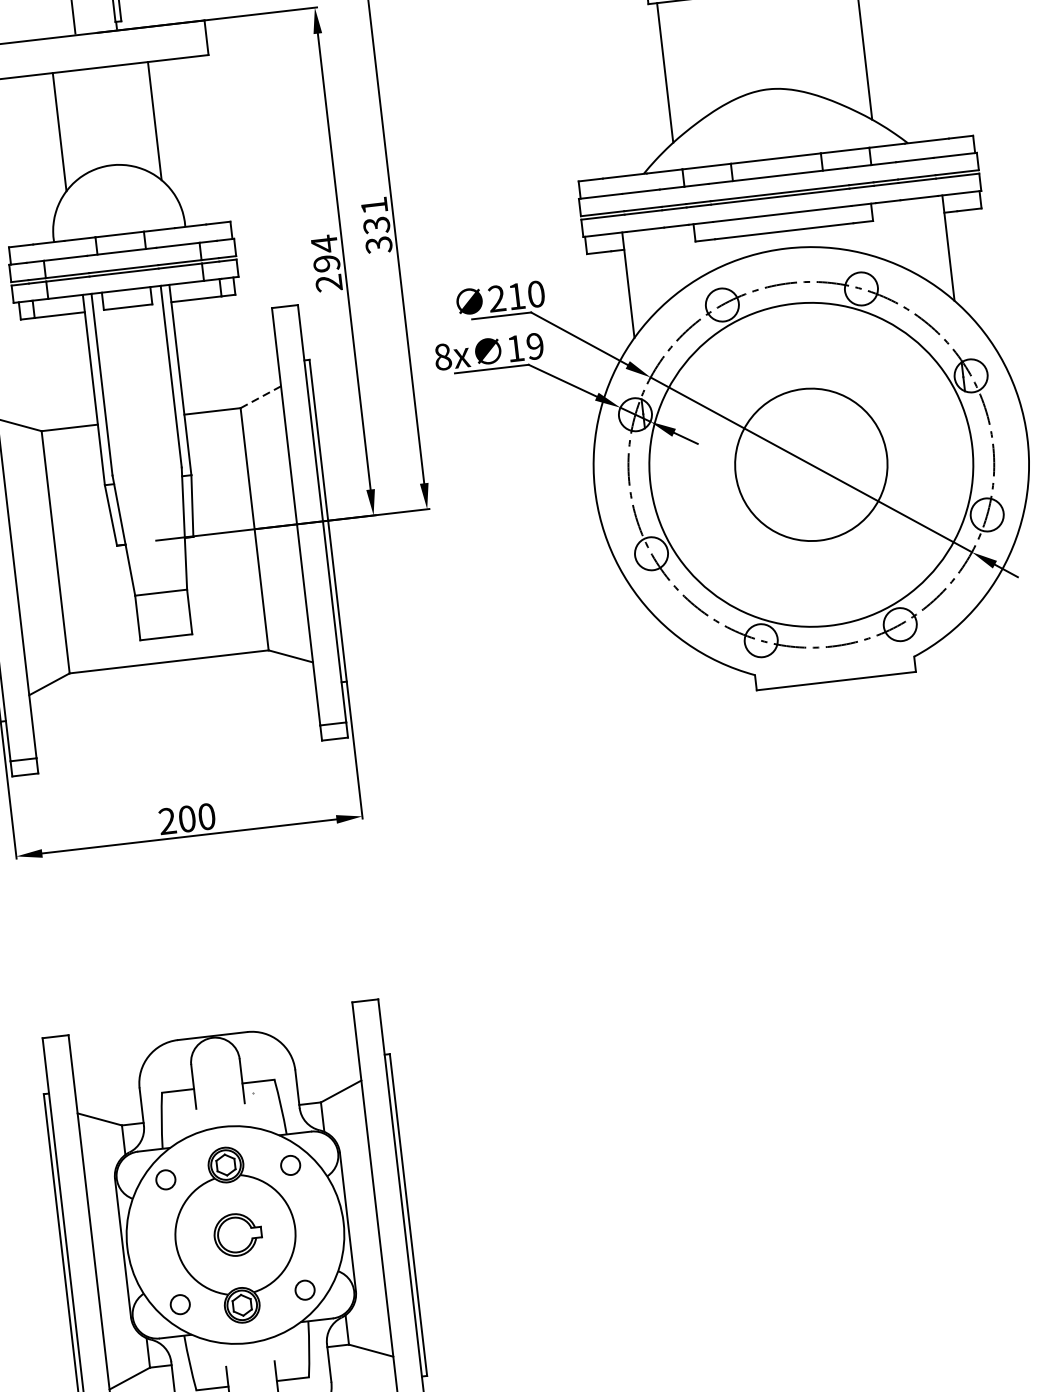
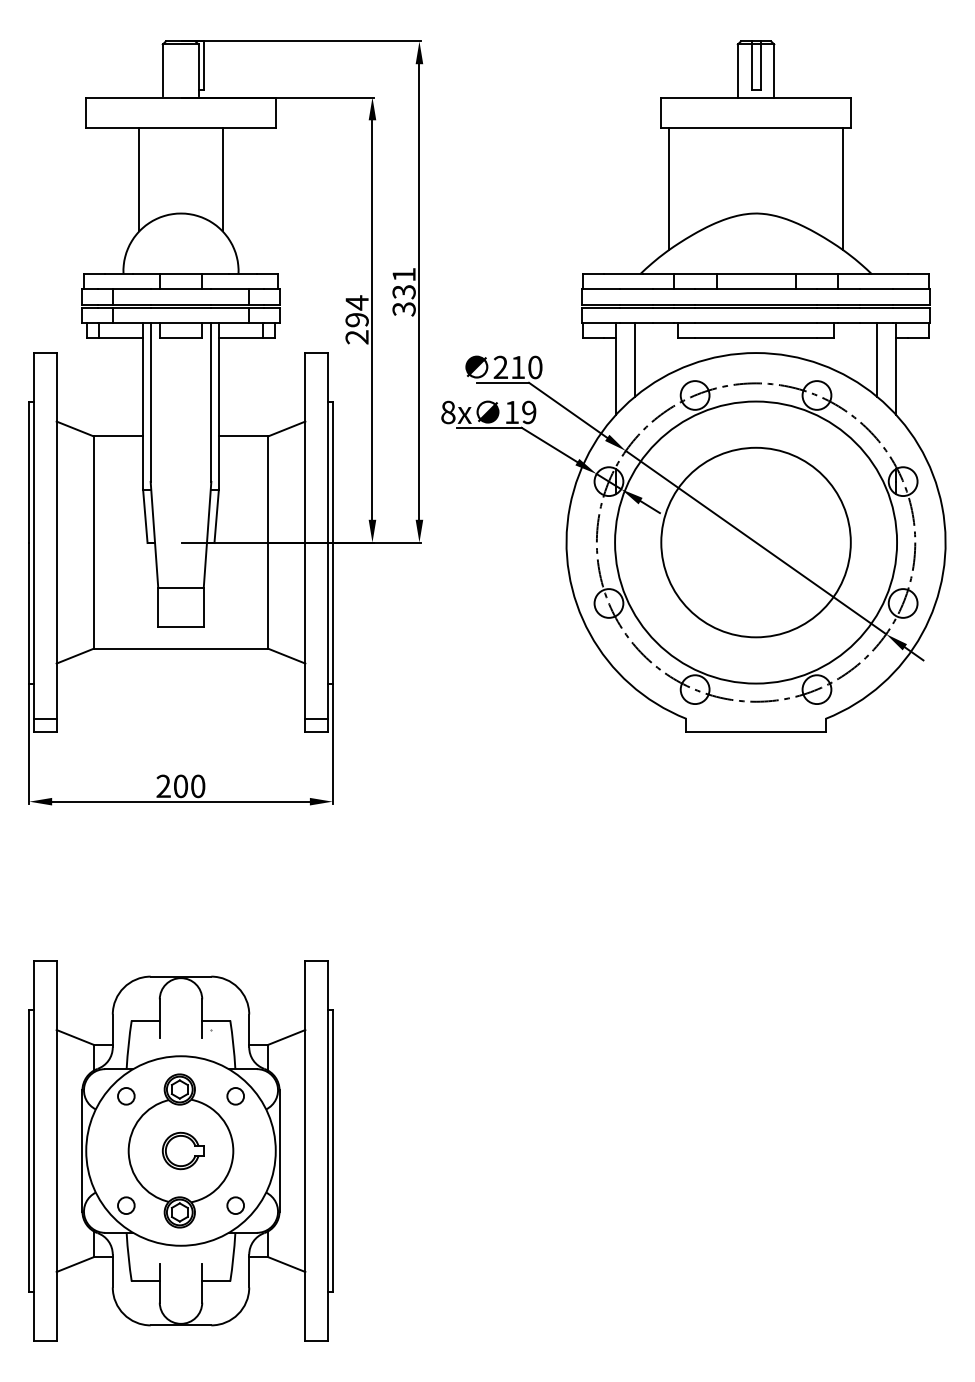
line: (925, 239) -> (877, 359), added
line: (648, 271) -> (634, 359), added
line: (261, 396) -> (287, 428), dashed -> solid
circle: (810, 464) -> (755, 542), size x1.43

